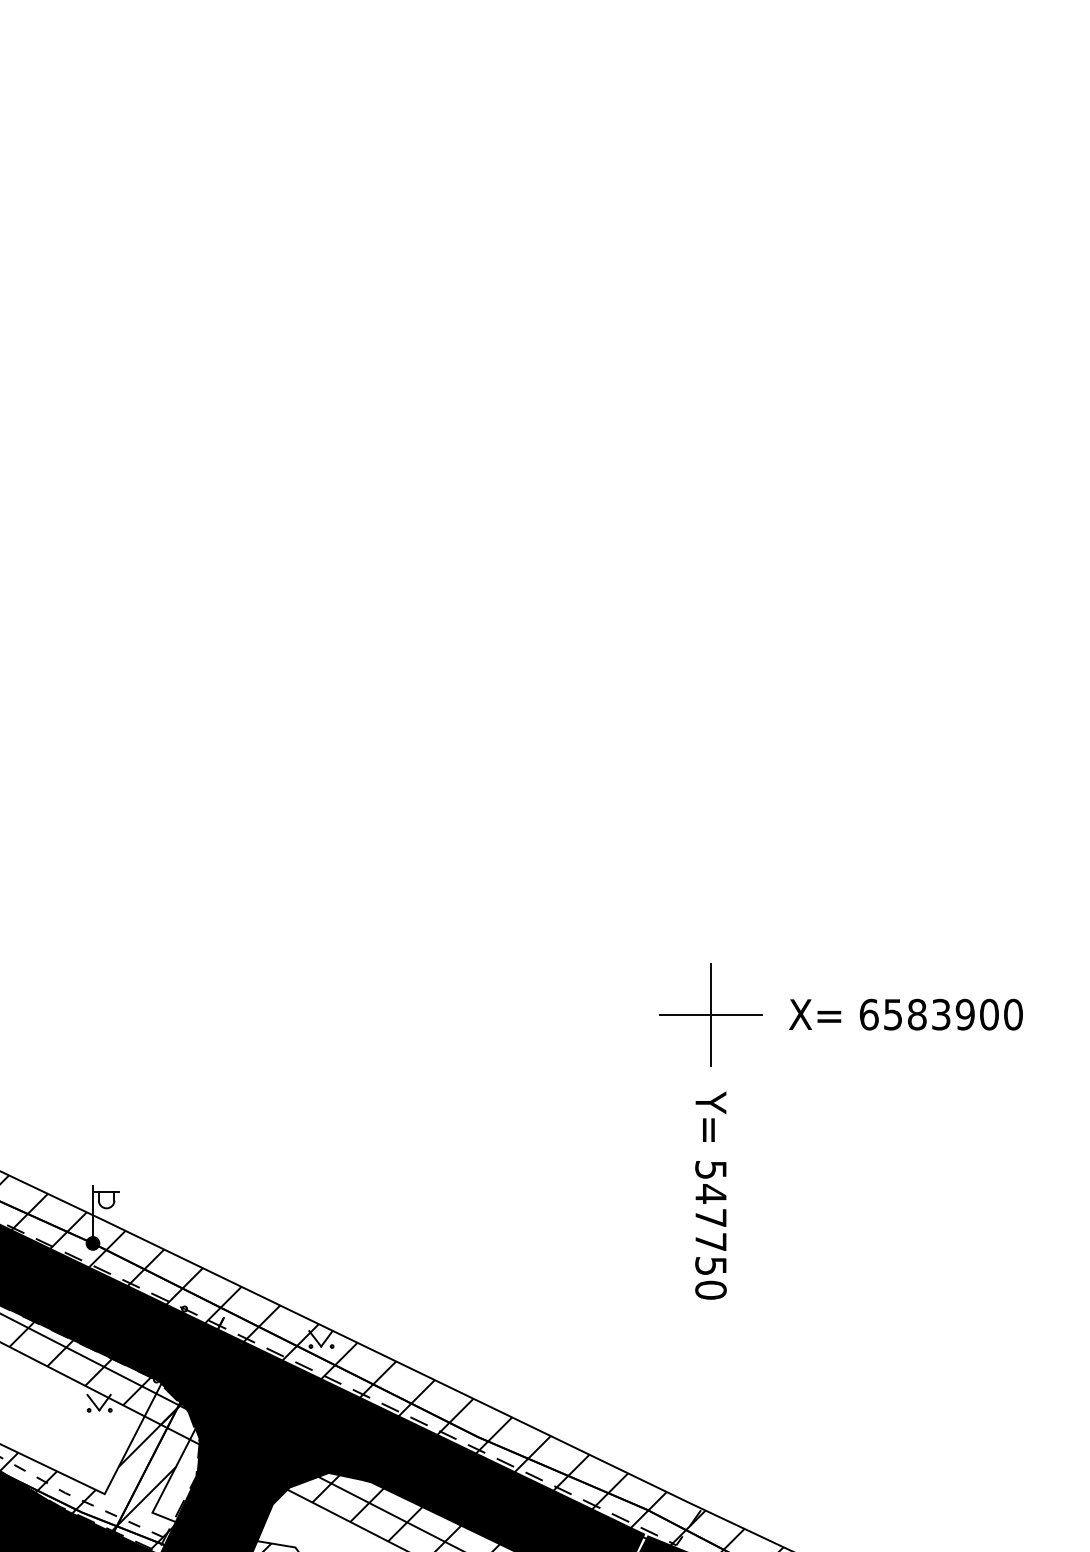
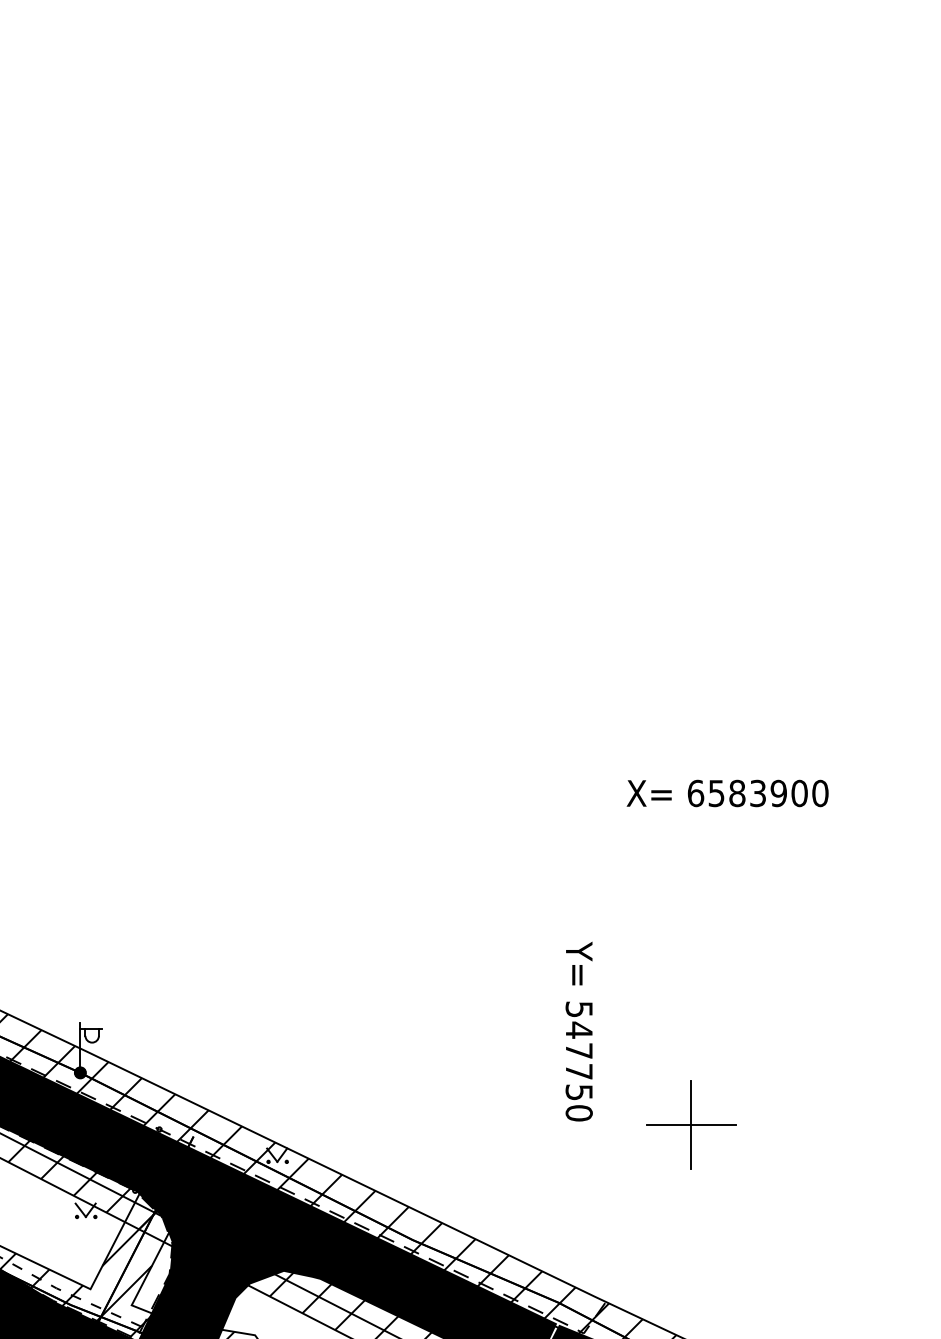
part: (710, 1014) -> (690, 1124), moved
text: (905, 1014) -> (727, 793), moved
text: (710, 1195) -> (578, 1031), moved

